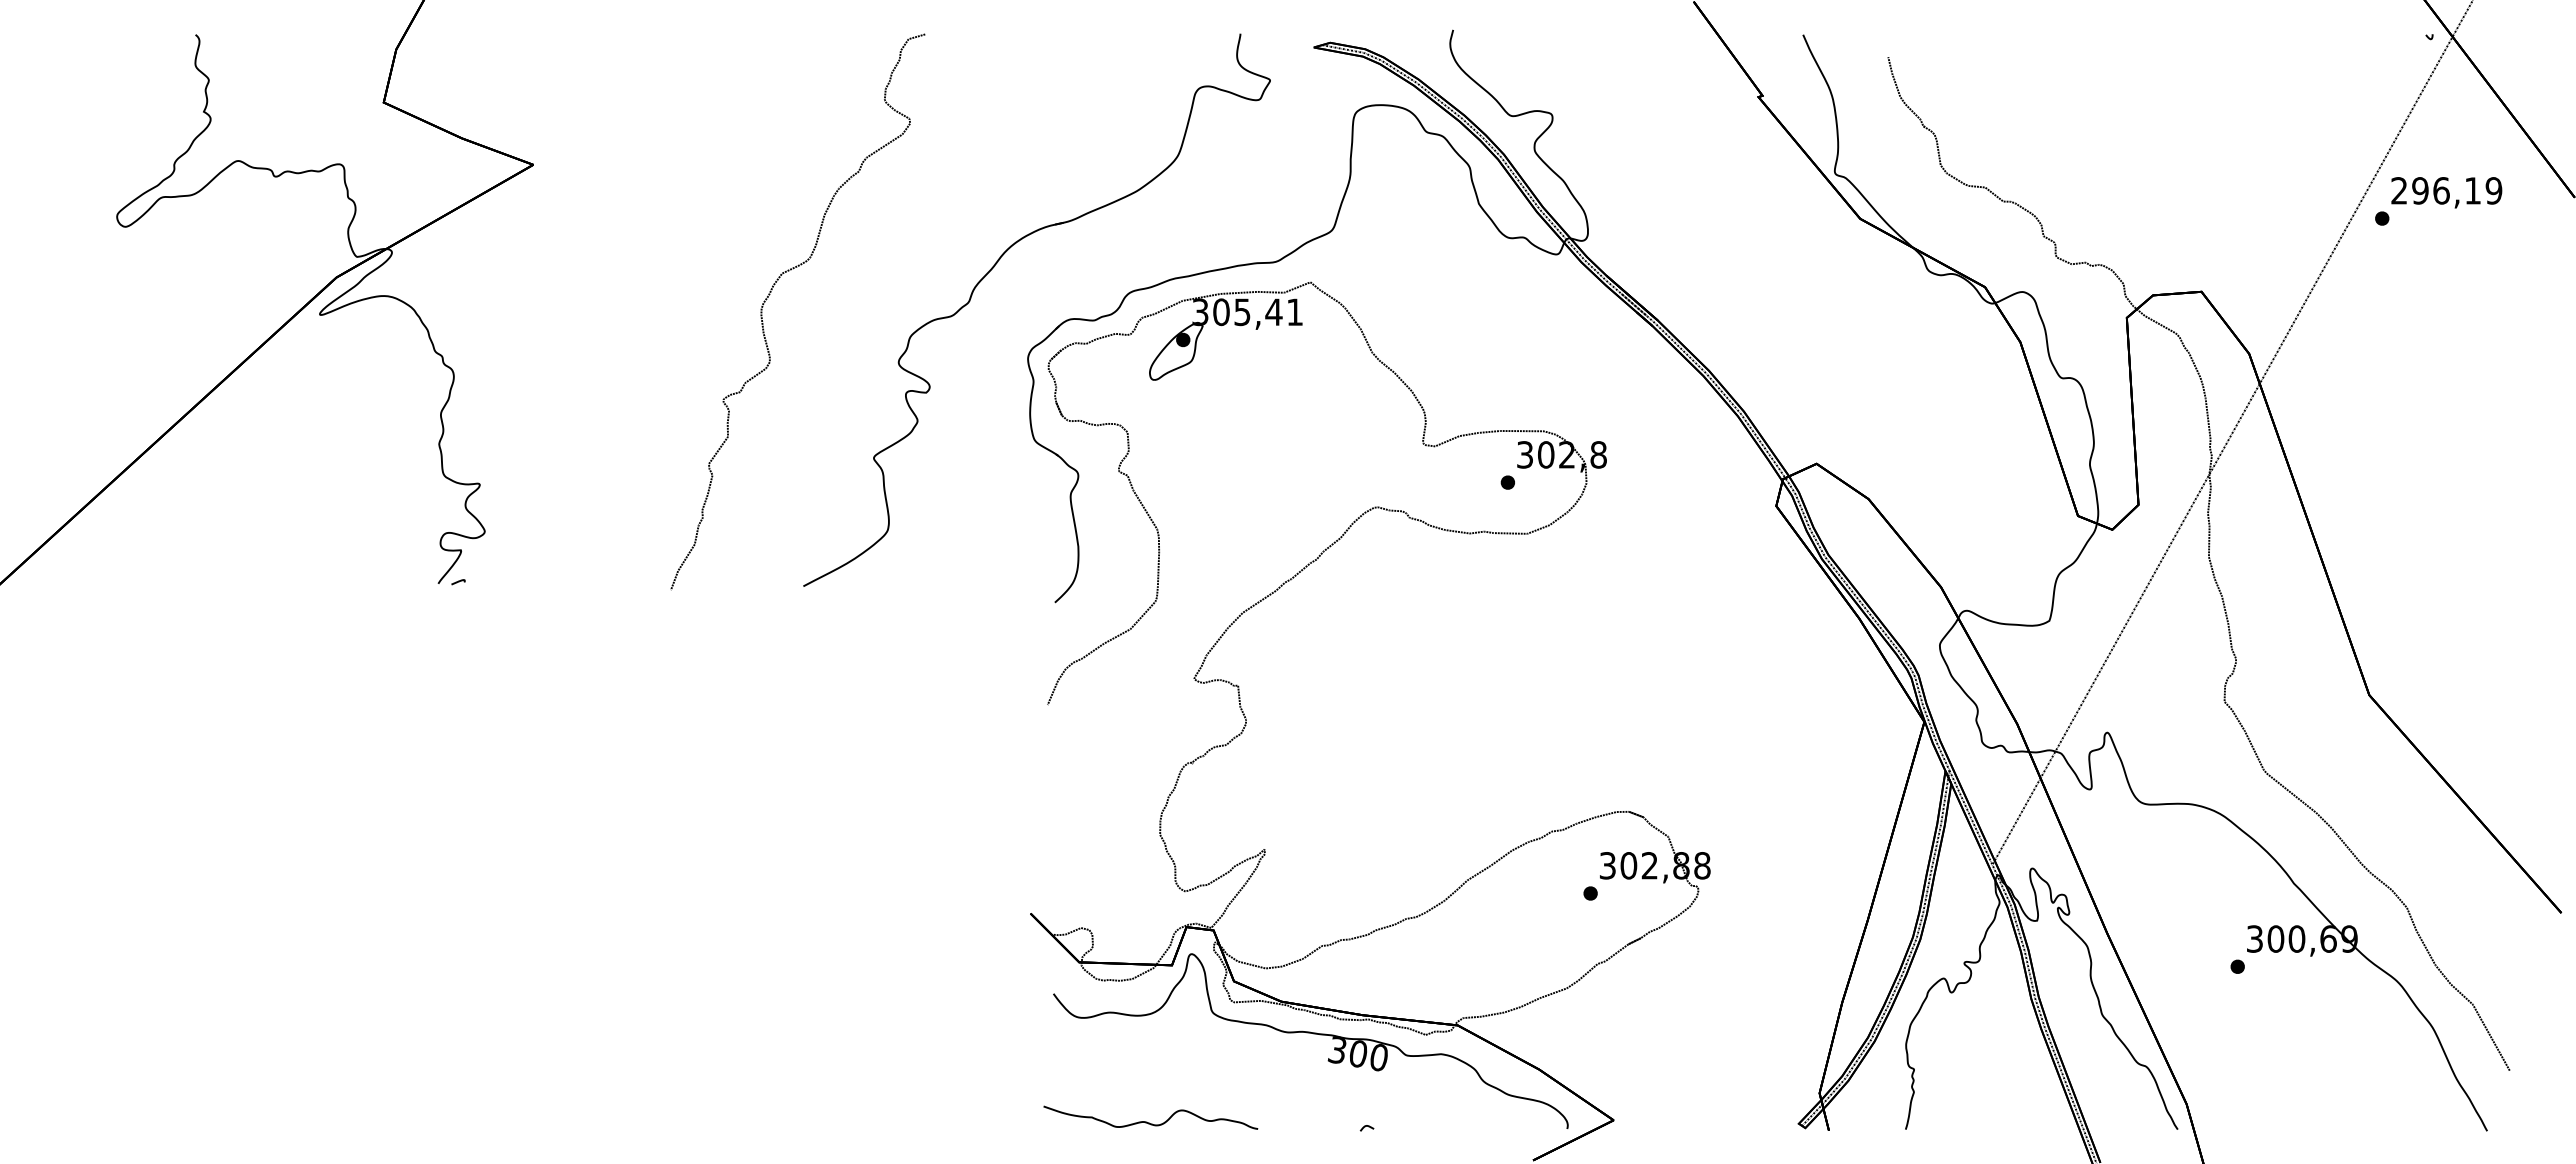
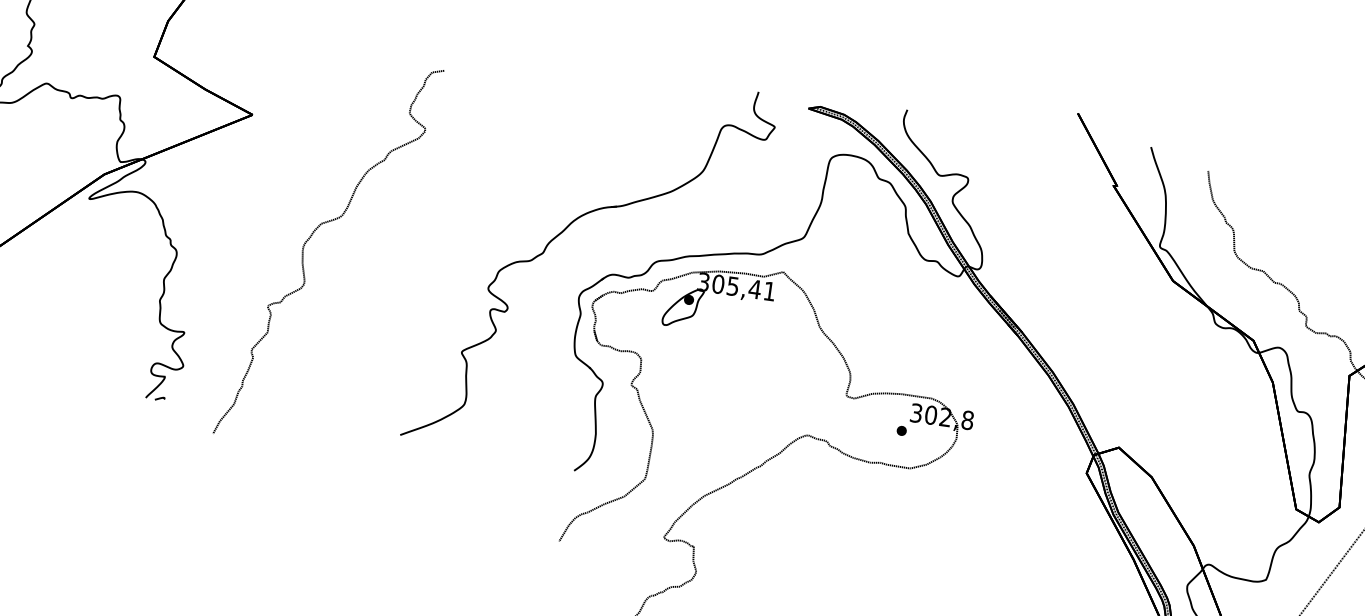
curve: (770, 294) -> (311, 237), moved

